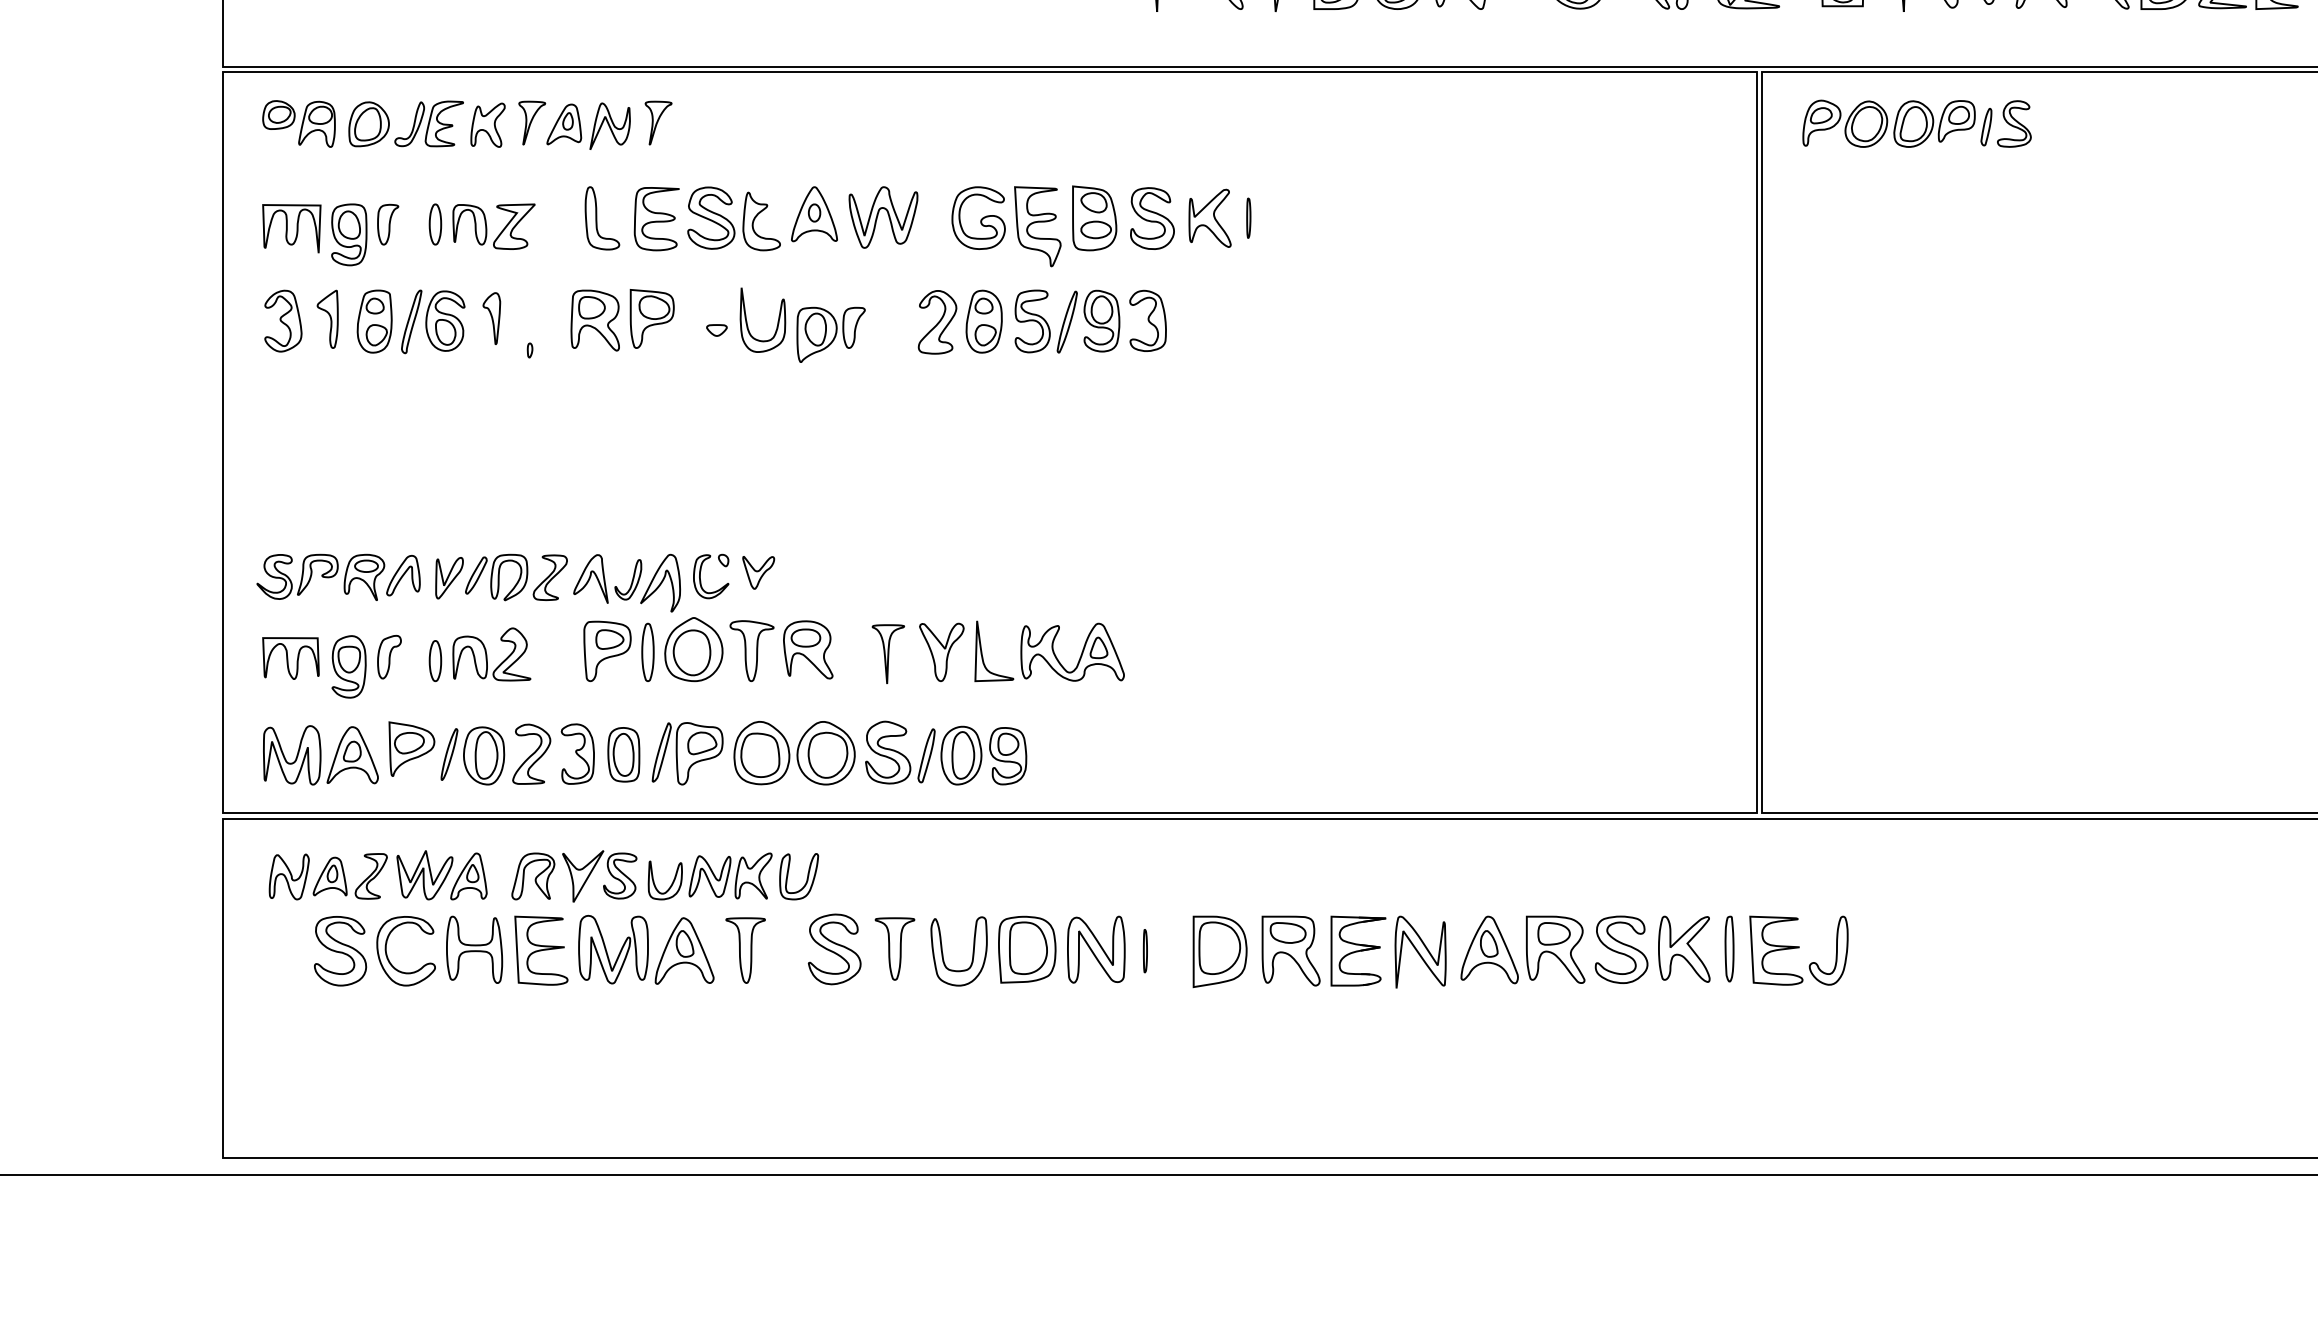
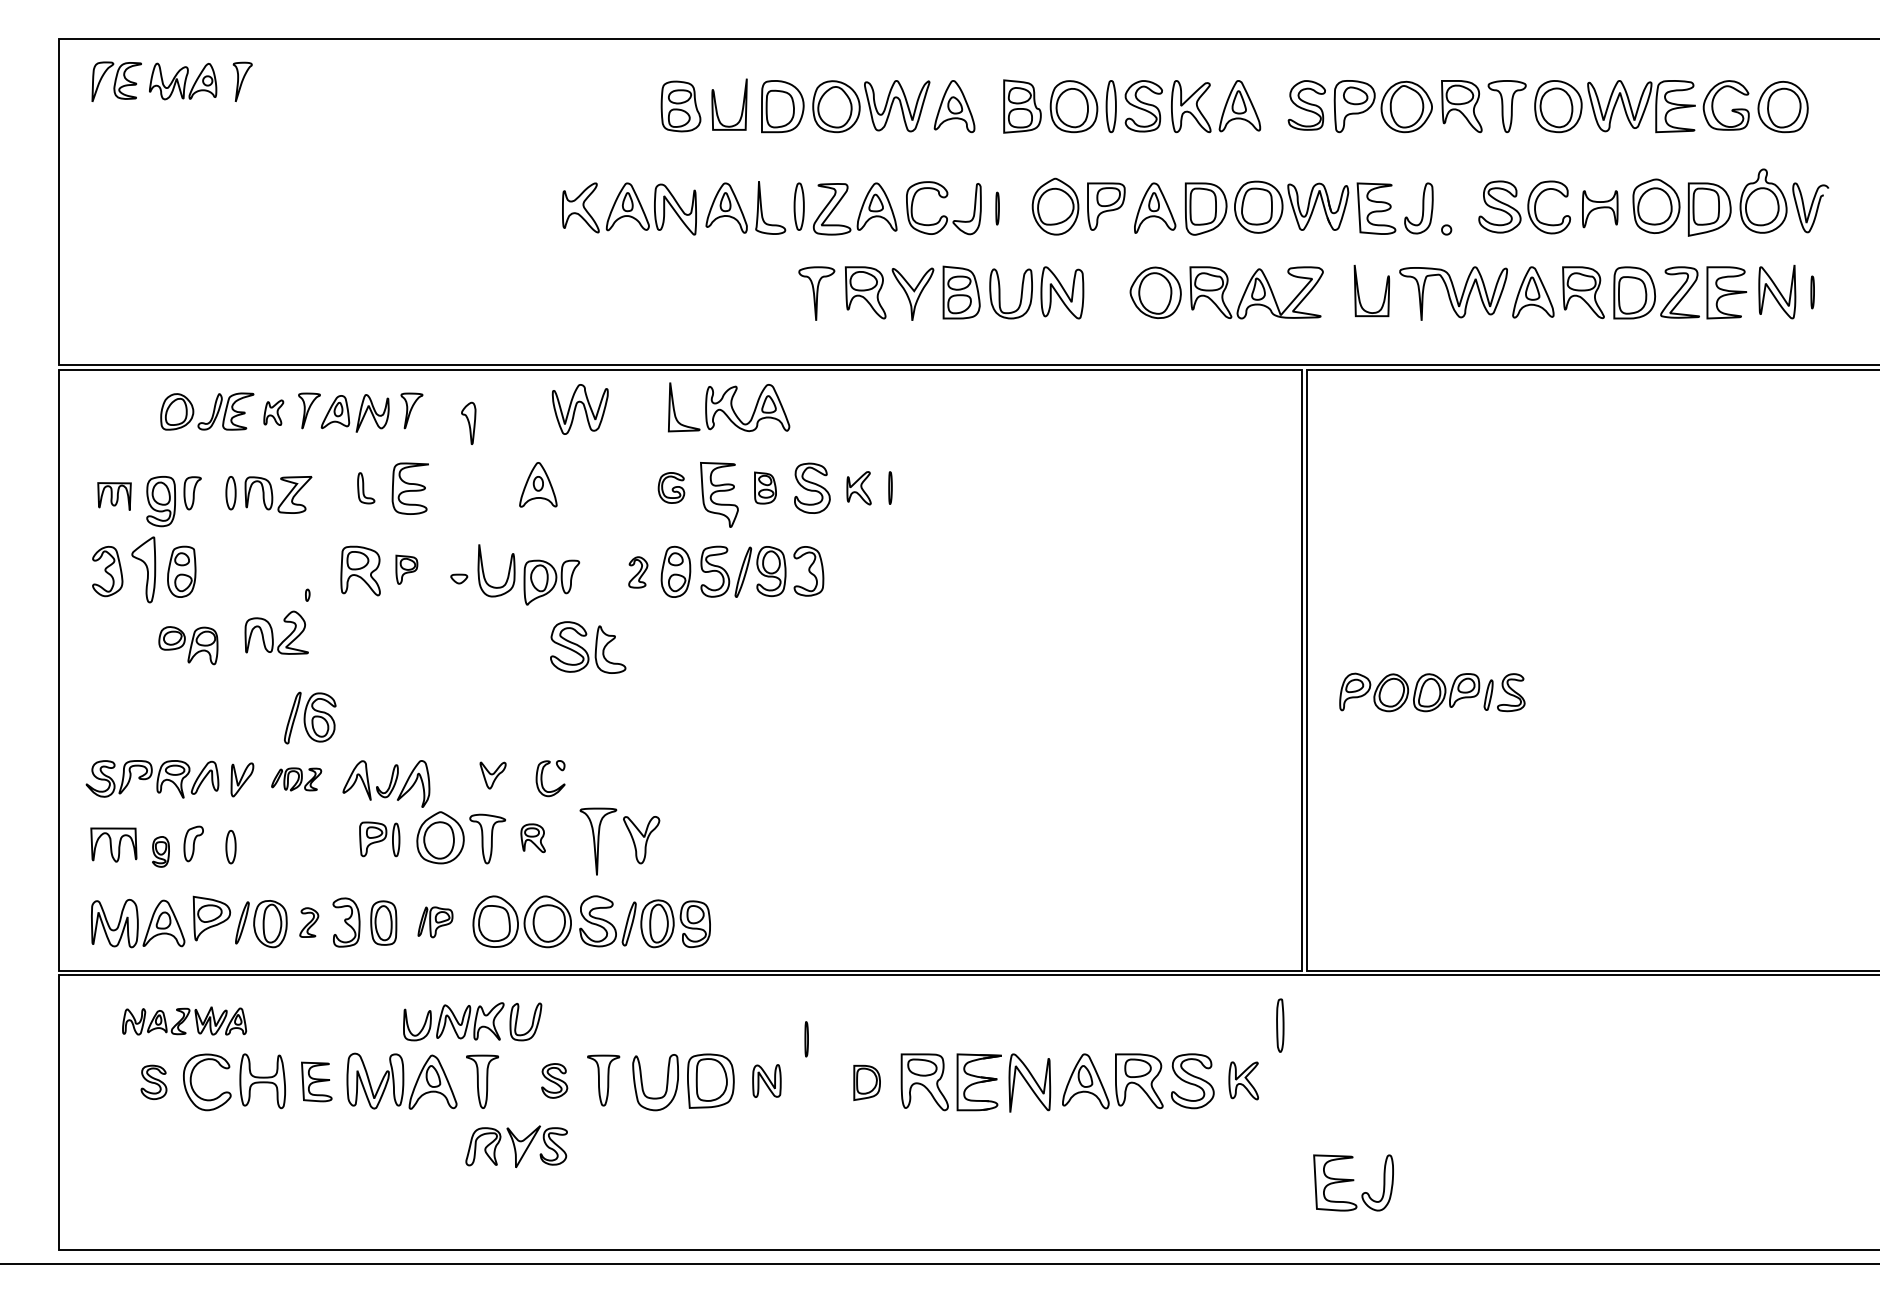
part: (299, 123) -> (188, 645), moved
part: (1917, 123) -> (1432, 692), moved
part: (487, 125) -> (273, 412), size x0.7
part: (882, 217) -> (579, 409), moved
part: (978, 217) -> (671, 487), size x0.6
part: (1094, 217) -> (765, 487), size x0.6
part: (601, 218) -> (365, 488), size x0.6
part: (734, 218) -> (588, 647), moved
part: (1209, 218) -> (858, 488), size x0.7
part: (291, 228) -> (114, 496), size x0.7
part: (491, 317) -> (468, 422), moved
part: (651, 318) -> (406, 569), size x0.6
part: (327, 319) -> (143, 570), size x1.4
part: (433, 321) -> (310, 717), moved
part: (937, 322) -> (638, 572), size x0.6
part: (701, 576) -> (542, 778), moved
part: (516, 577) -> (296, 779), size x0.6
part: (807, 650) -> (532, 838), size x0.6
part: (618, 651) -> (379, 839), size x0.7
part: (1048, 651) -> (728, 407), moved
part: (491, 654) -> (276, 632), moved
part: (887, 654) -> (597, 841), size x1.4
part: (348, 666) -> (160, 851), size x0.6
part: (532, 754) -> (309, 922), size x0.6
part: (687, 754) -> (435, 922), size x0.6
part: (378, 874) -> (184, 1020), size x0.7
part: (574, 876) -> (516, 1146), moved
part: (834, 948) -> (554, 1080), size x0.6
part: (1095, 948) -> (766, 1080), size x0.6
part: (1684, 948) -> (1243, 1080), size x0.7
part: (1729, 948) -> (1280, 1025), moved
part: (540, 950) -> (316, 1081), size x0.7
part: (1798, 950) -> (1353, 1182), moved
part: (339, 951) -> (153, 1082), size x0.6
line: (1145, 951) -> (806, 1039), moved
part: (1219, 951) -> (866, 1082), size x0.6

